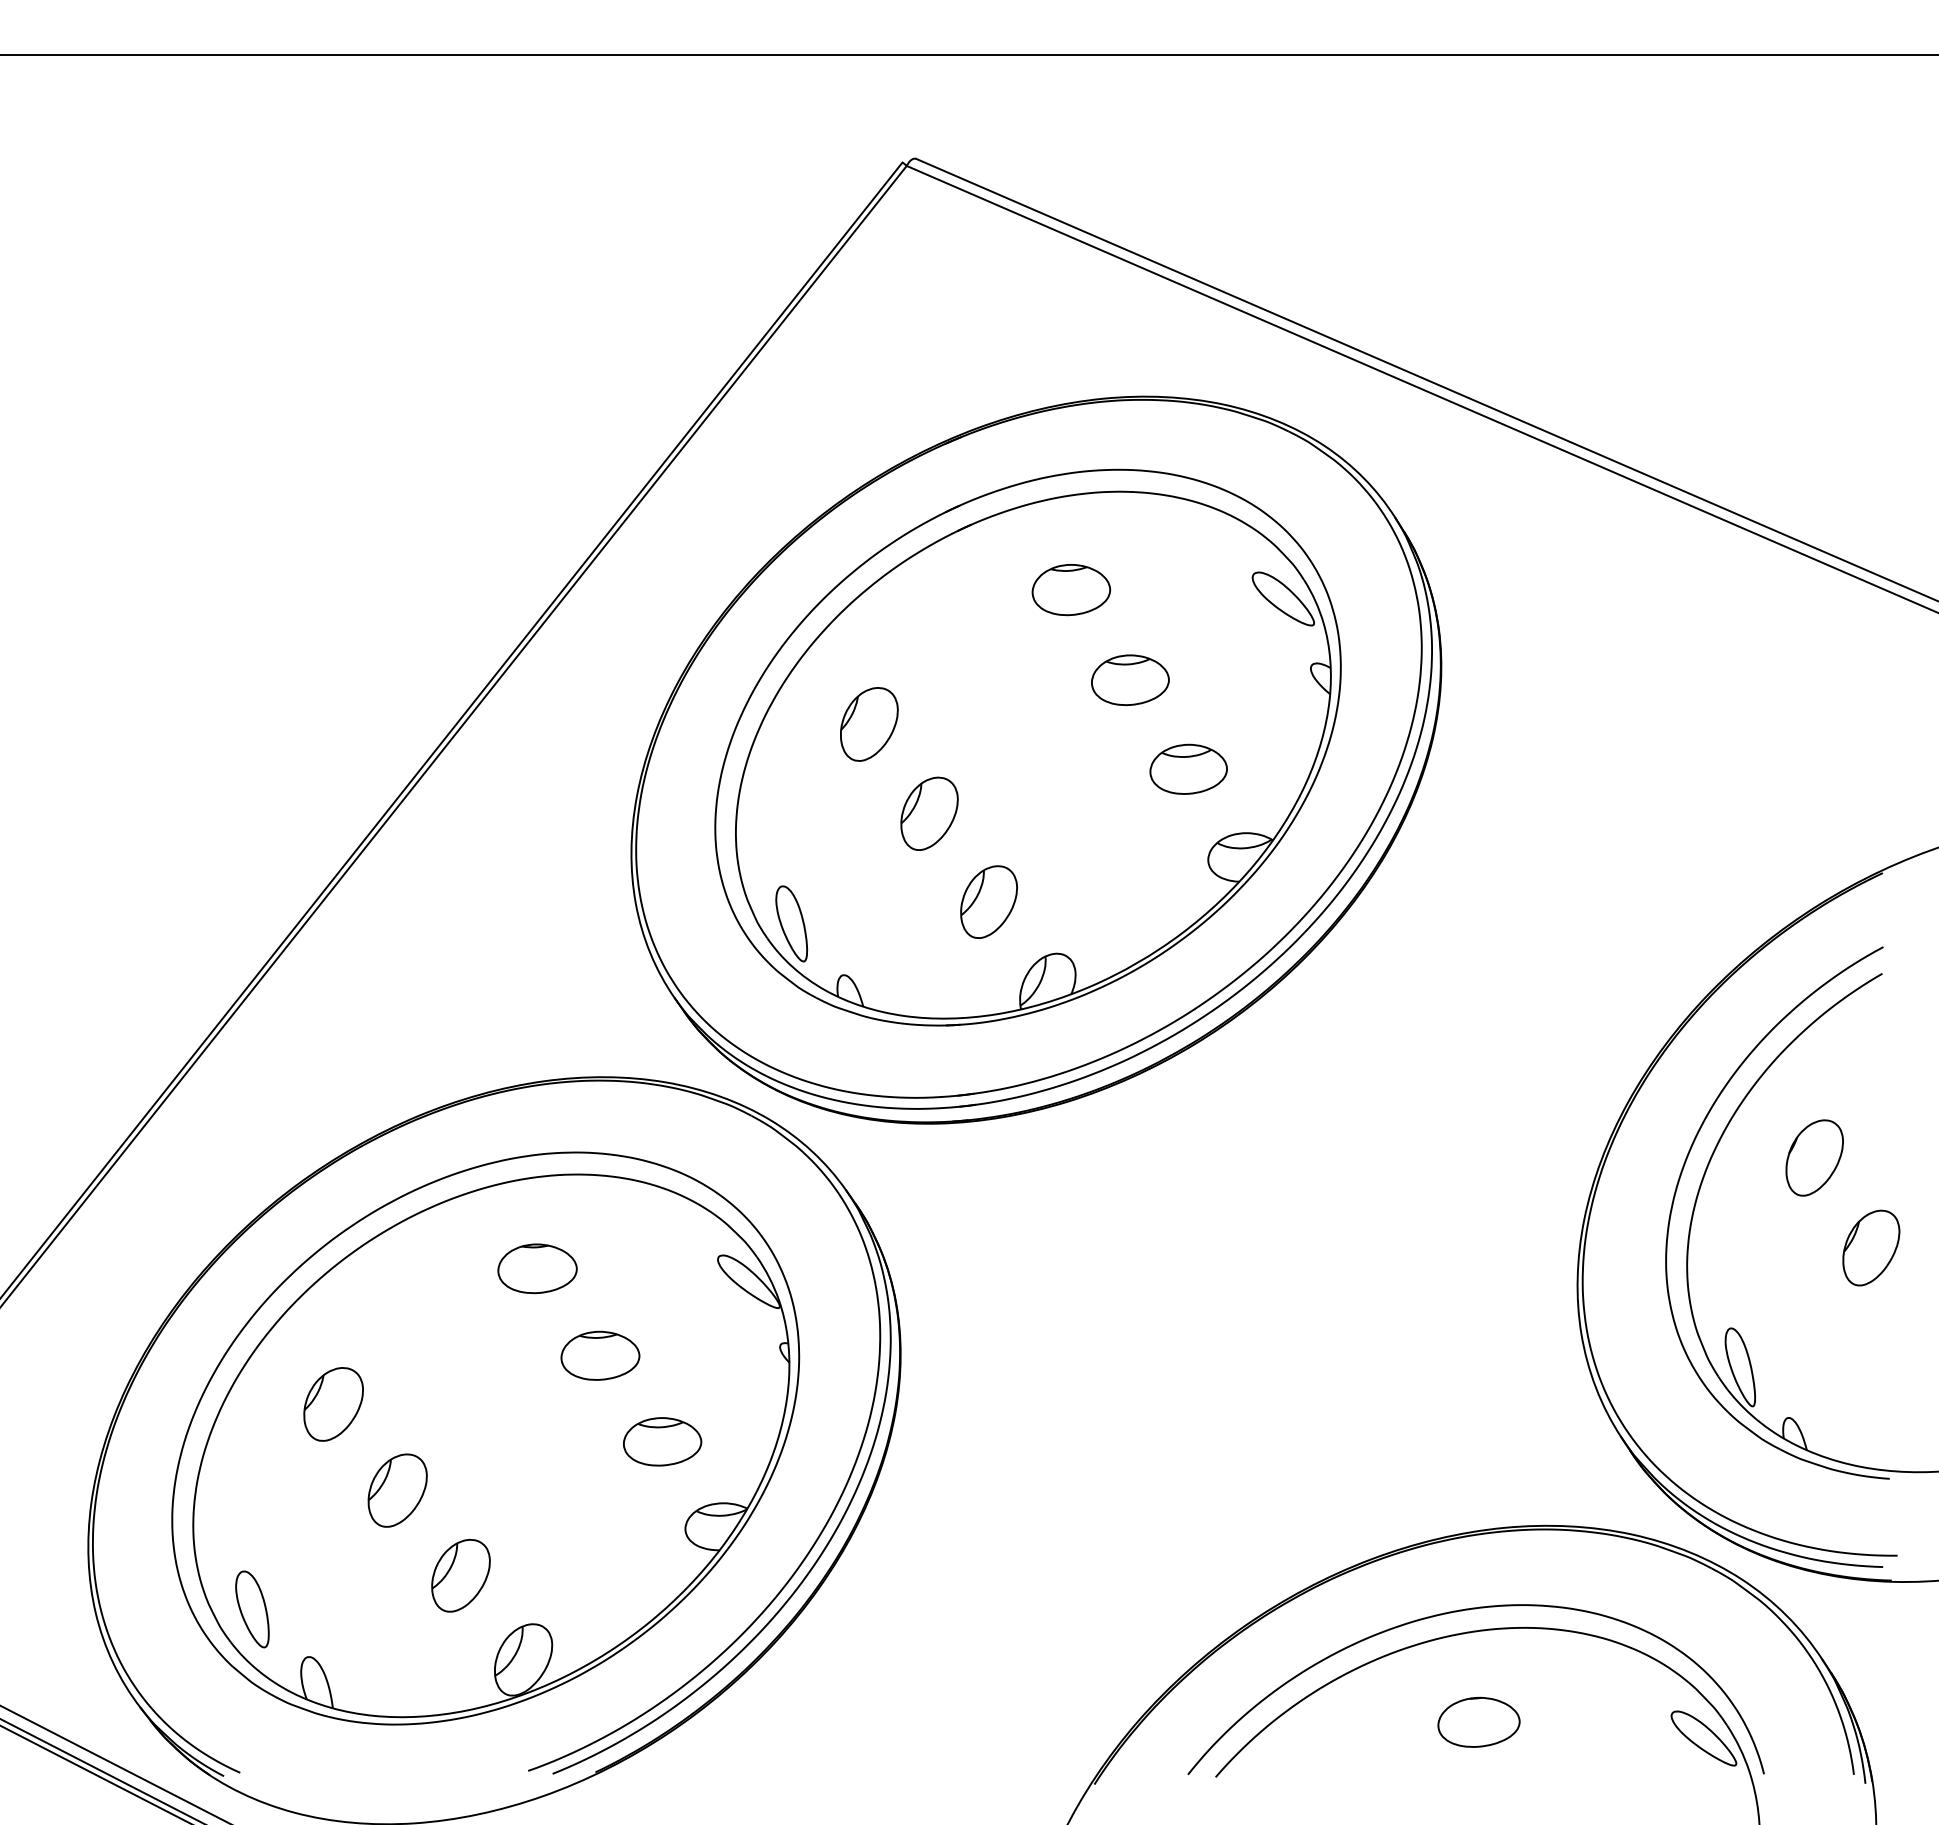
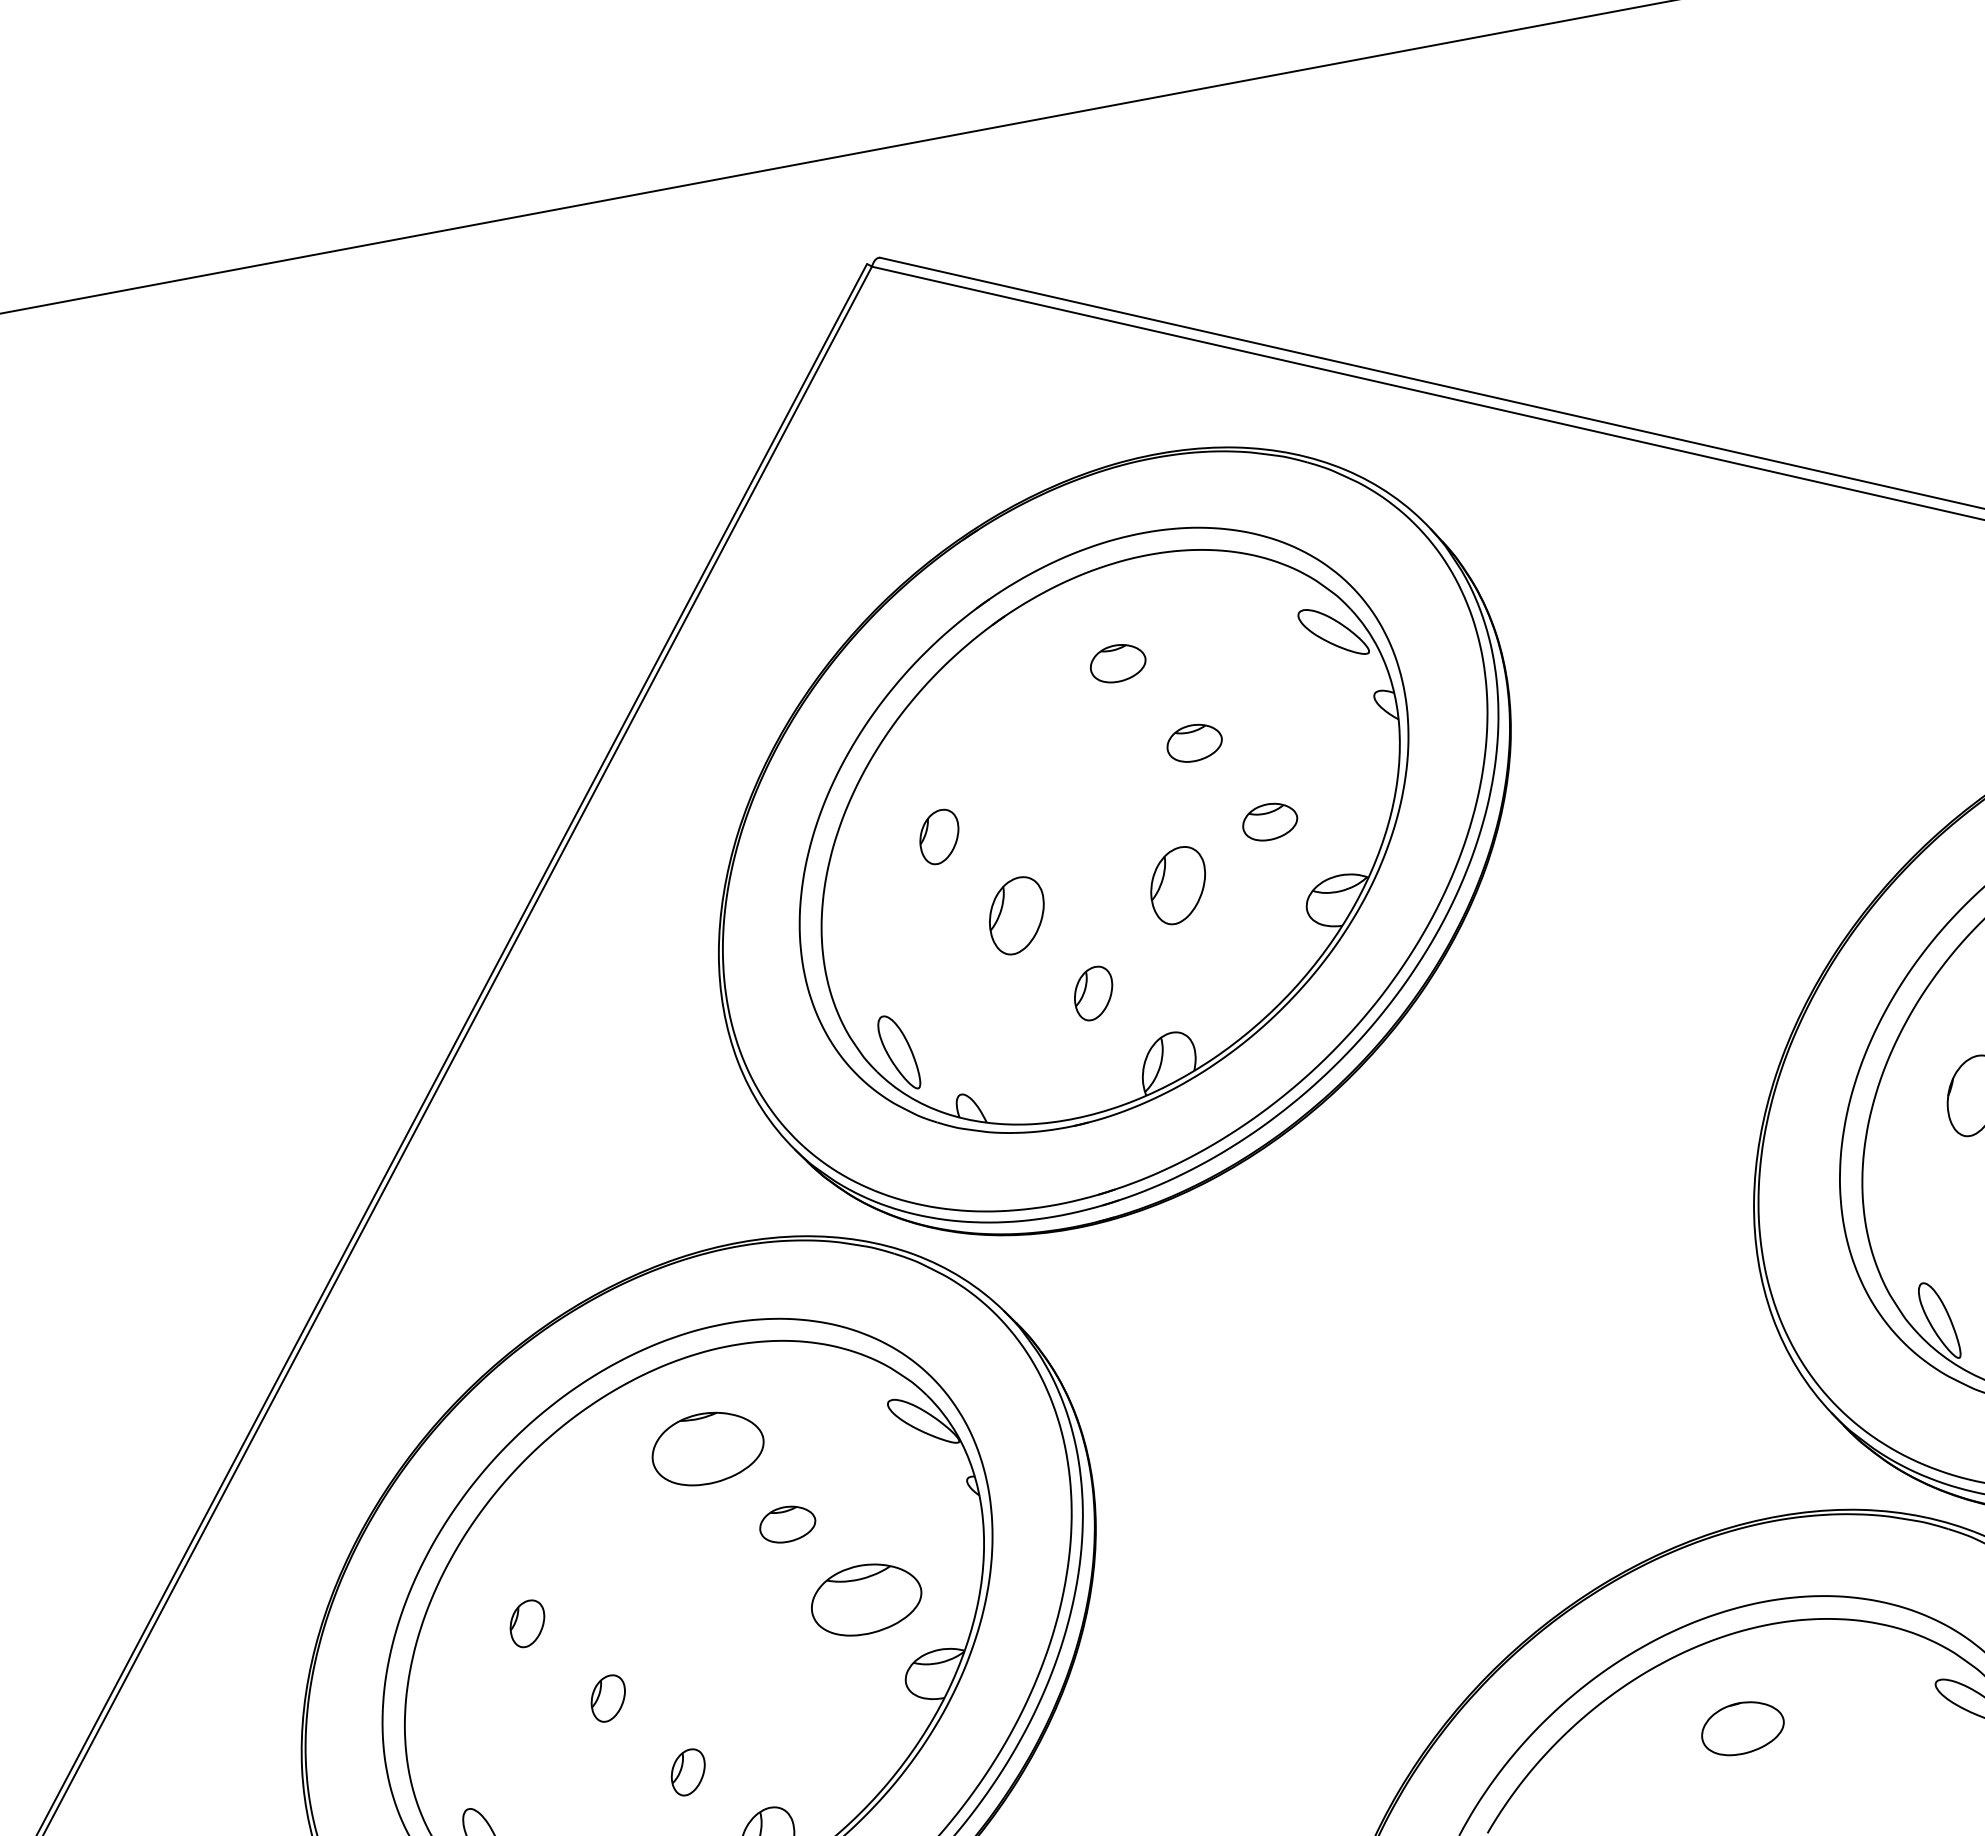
part: (1071, 590) -> (1118, 663), size x0.7
part: (1130, 679) -> (1194, 742), size x0.7
part: (869, 724) -> (939, 836), size x0.7
part: (1188, 768) -> (1269, 821), size x0.7
part: (1089, 813) -> (1178, 885), added
part: (988, 901) -> (1093, 992), size x0.7
part: (537, 1268) -> (707, 1448), size x1.4
part: (600, 1355) -> (787, 1524), size x0.7
part: (333, 1404) -> (527, 1623), size x0.6
part: (662, 1441) -> (866, 1599), size x1.4
part: (397, 1490) -> (608, 1698), size x0.6
part: (460, 1575) -> (687, 1772), size x0.6

